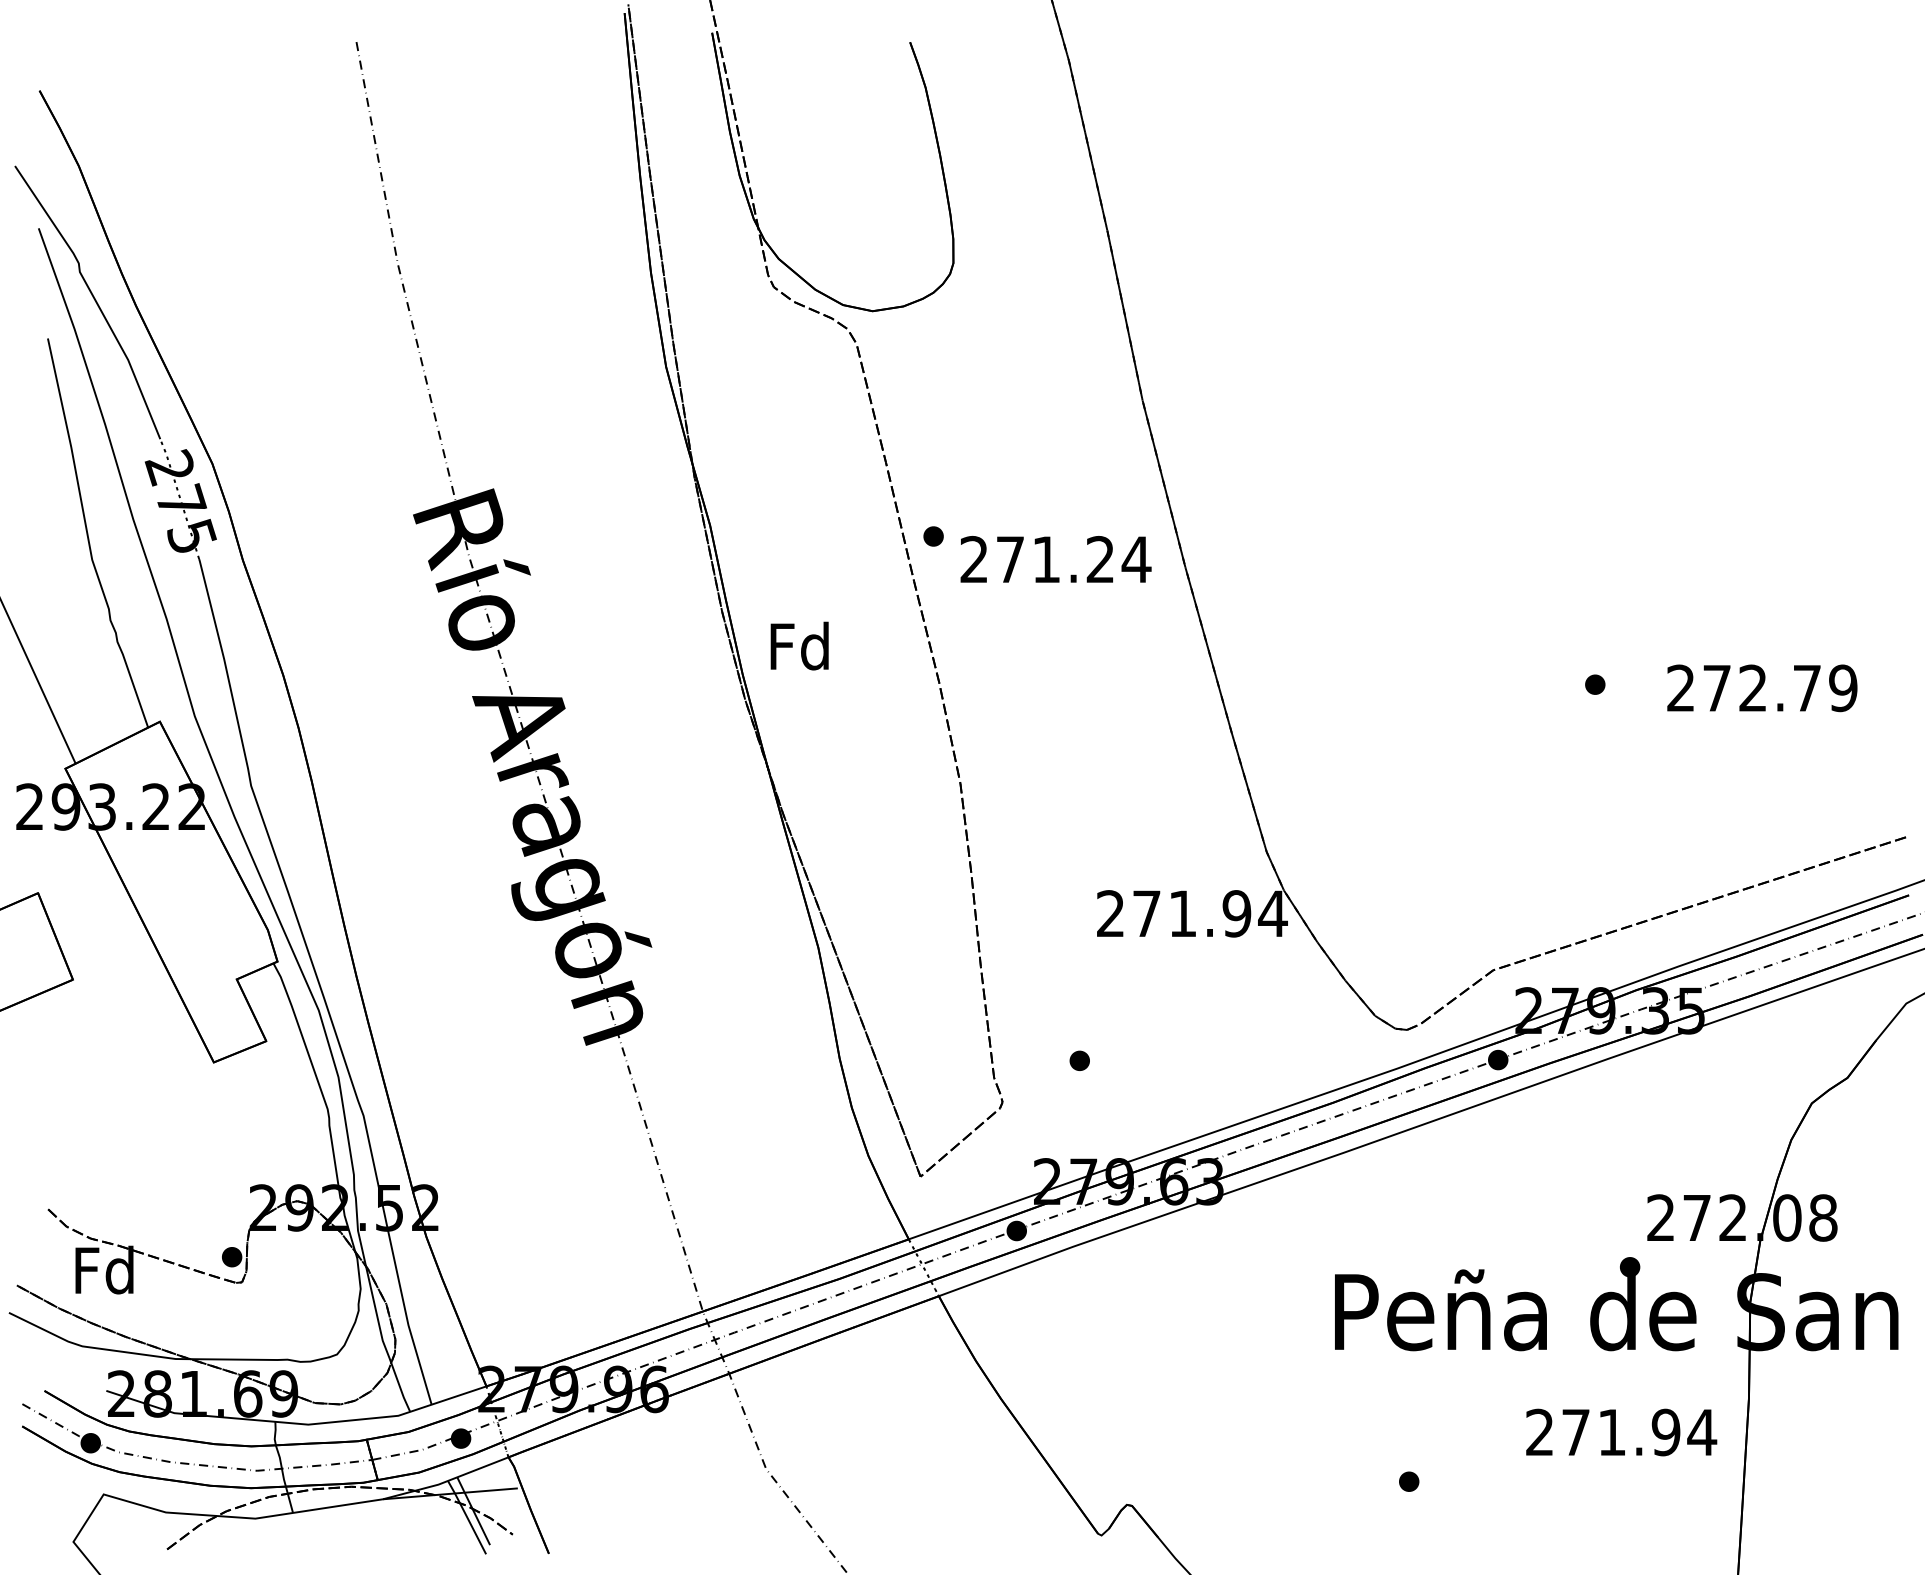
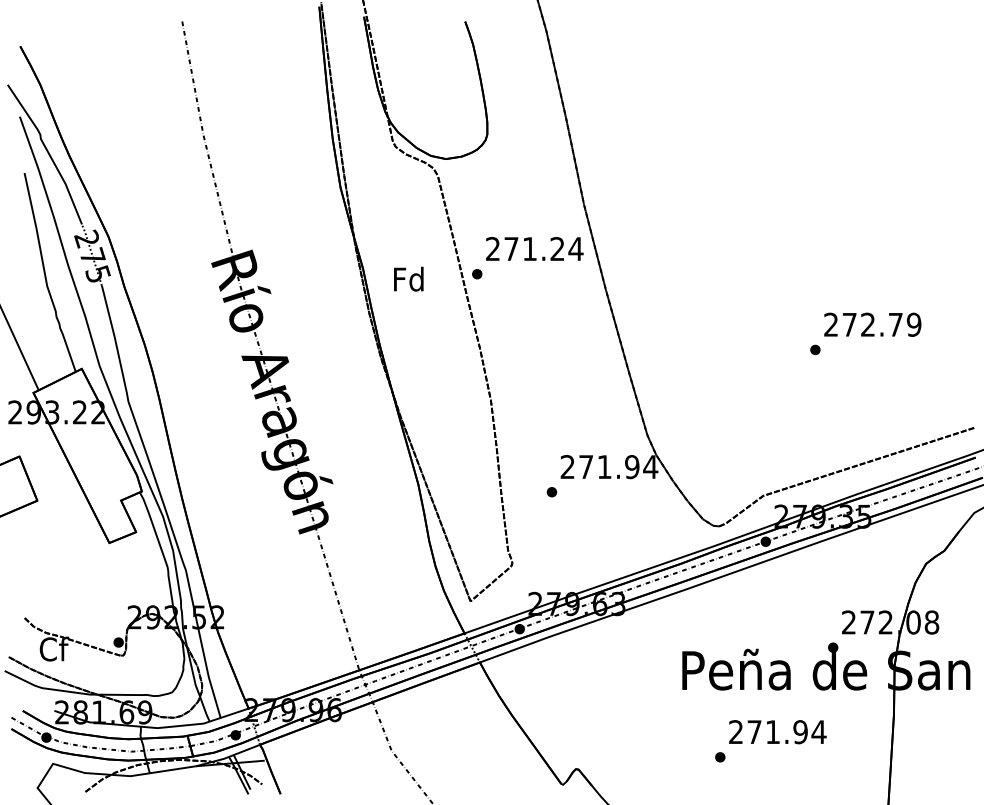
text: (1055, 558) -> (534, 248), moved
text: (799, 644) -> (408, 278), moved
text: (1761, 687) -> (872, 324), moved
part: (1078, 1061) -> (551, 492), moved
text: (104, 1268) -> (53, 648), Fd -> Cf
text: (1620, 1433) -> (777, 732), moved

